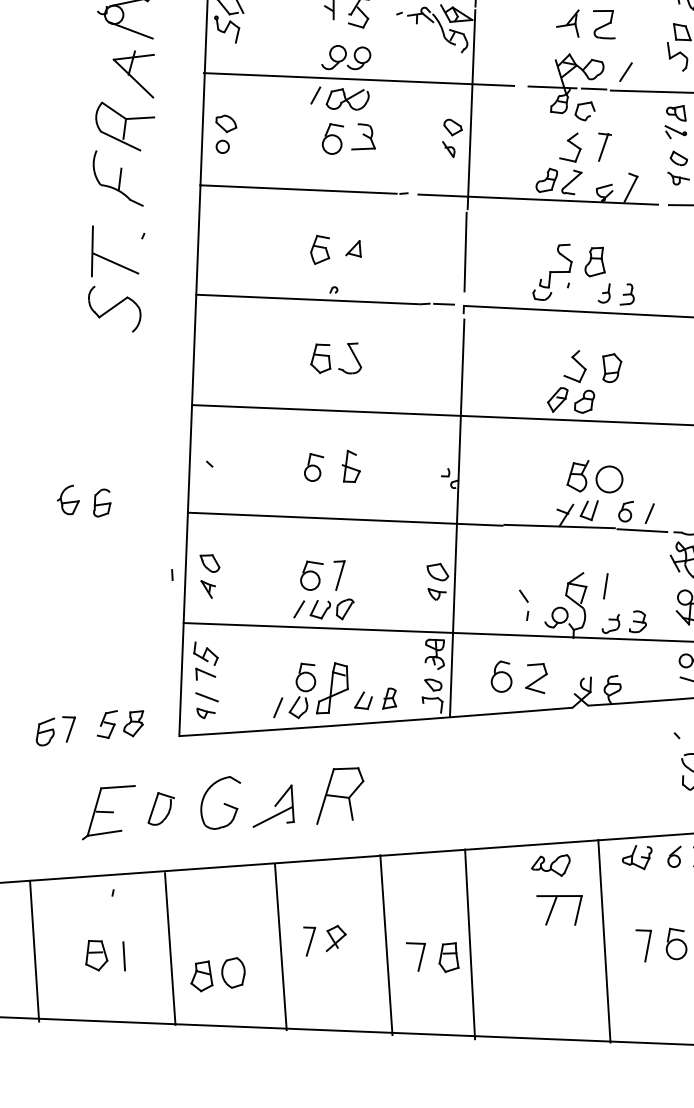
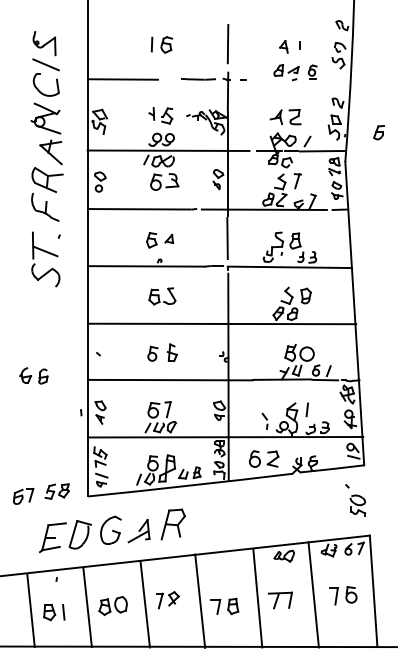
part: (160, 808) -> (79, 534), size x1.67
part: (559, 910) -> (280, 600), moved
line: (469, 943) -> (257, 597), moved
line: (33, 951) -> (30, 610), moved
part: (216, 975) -> (112, 606), moved

